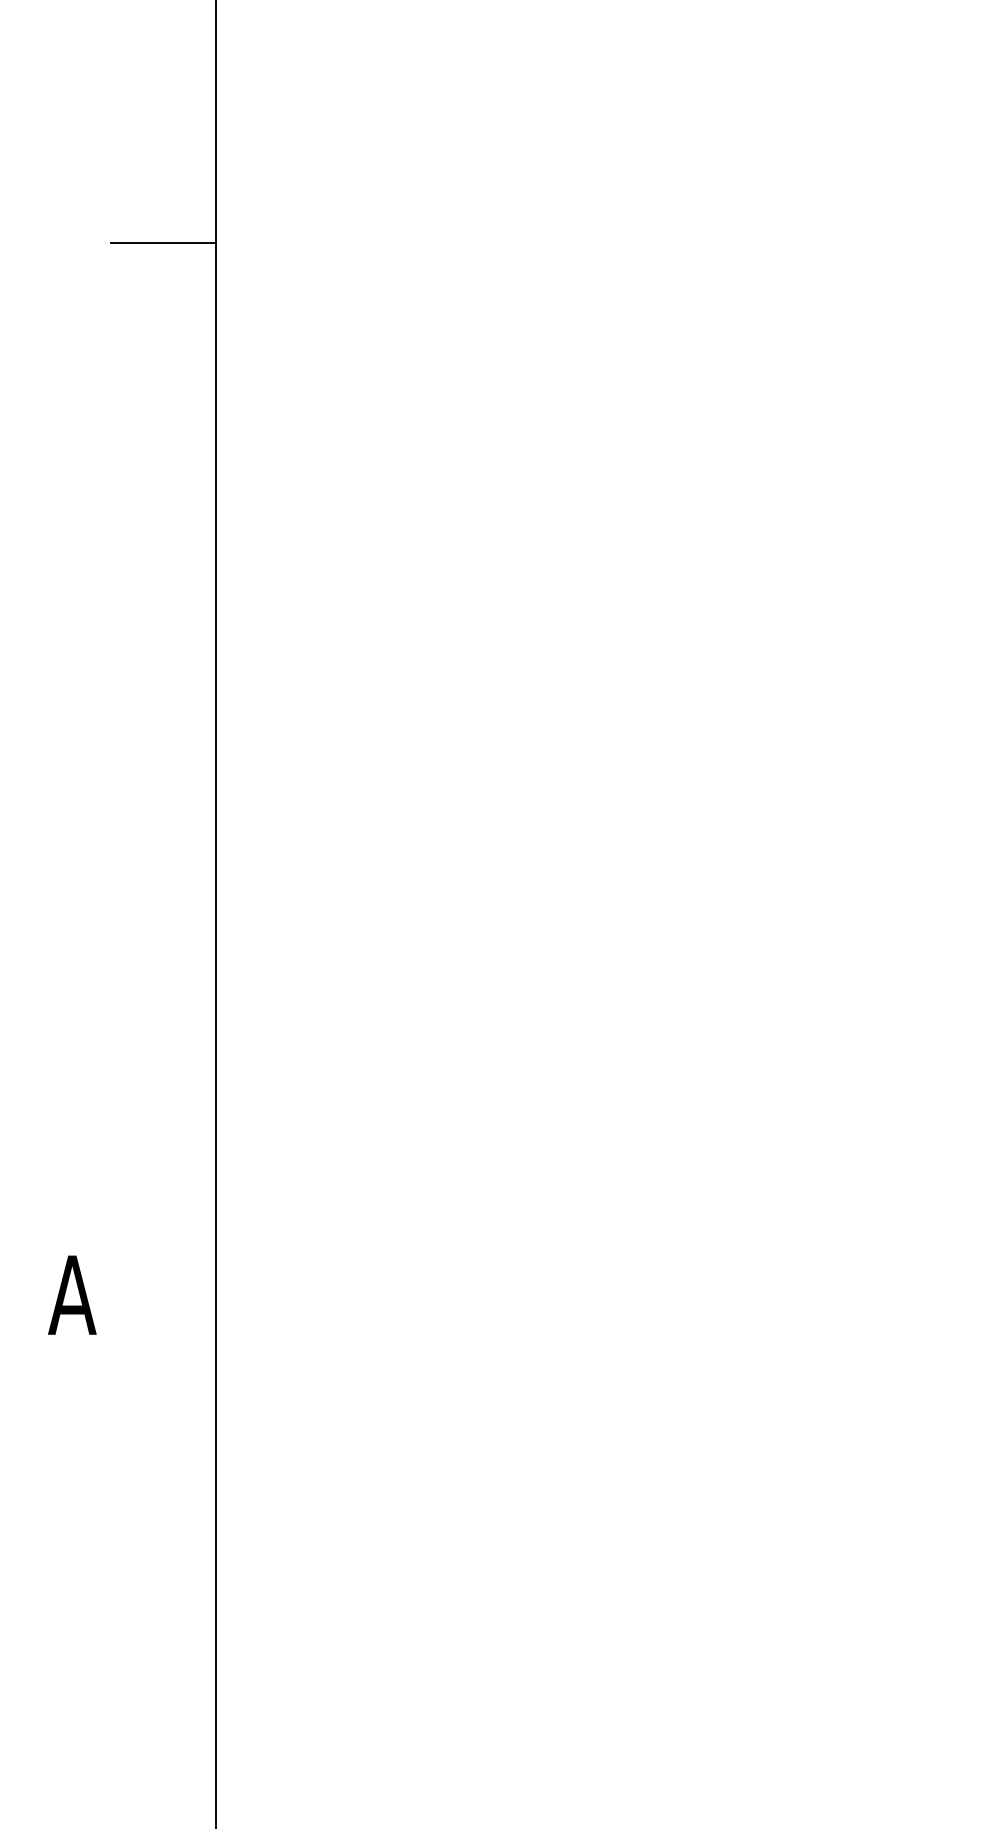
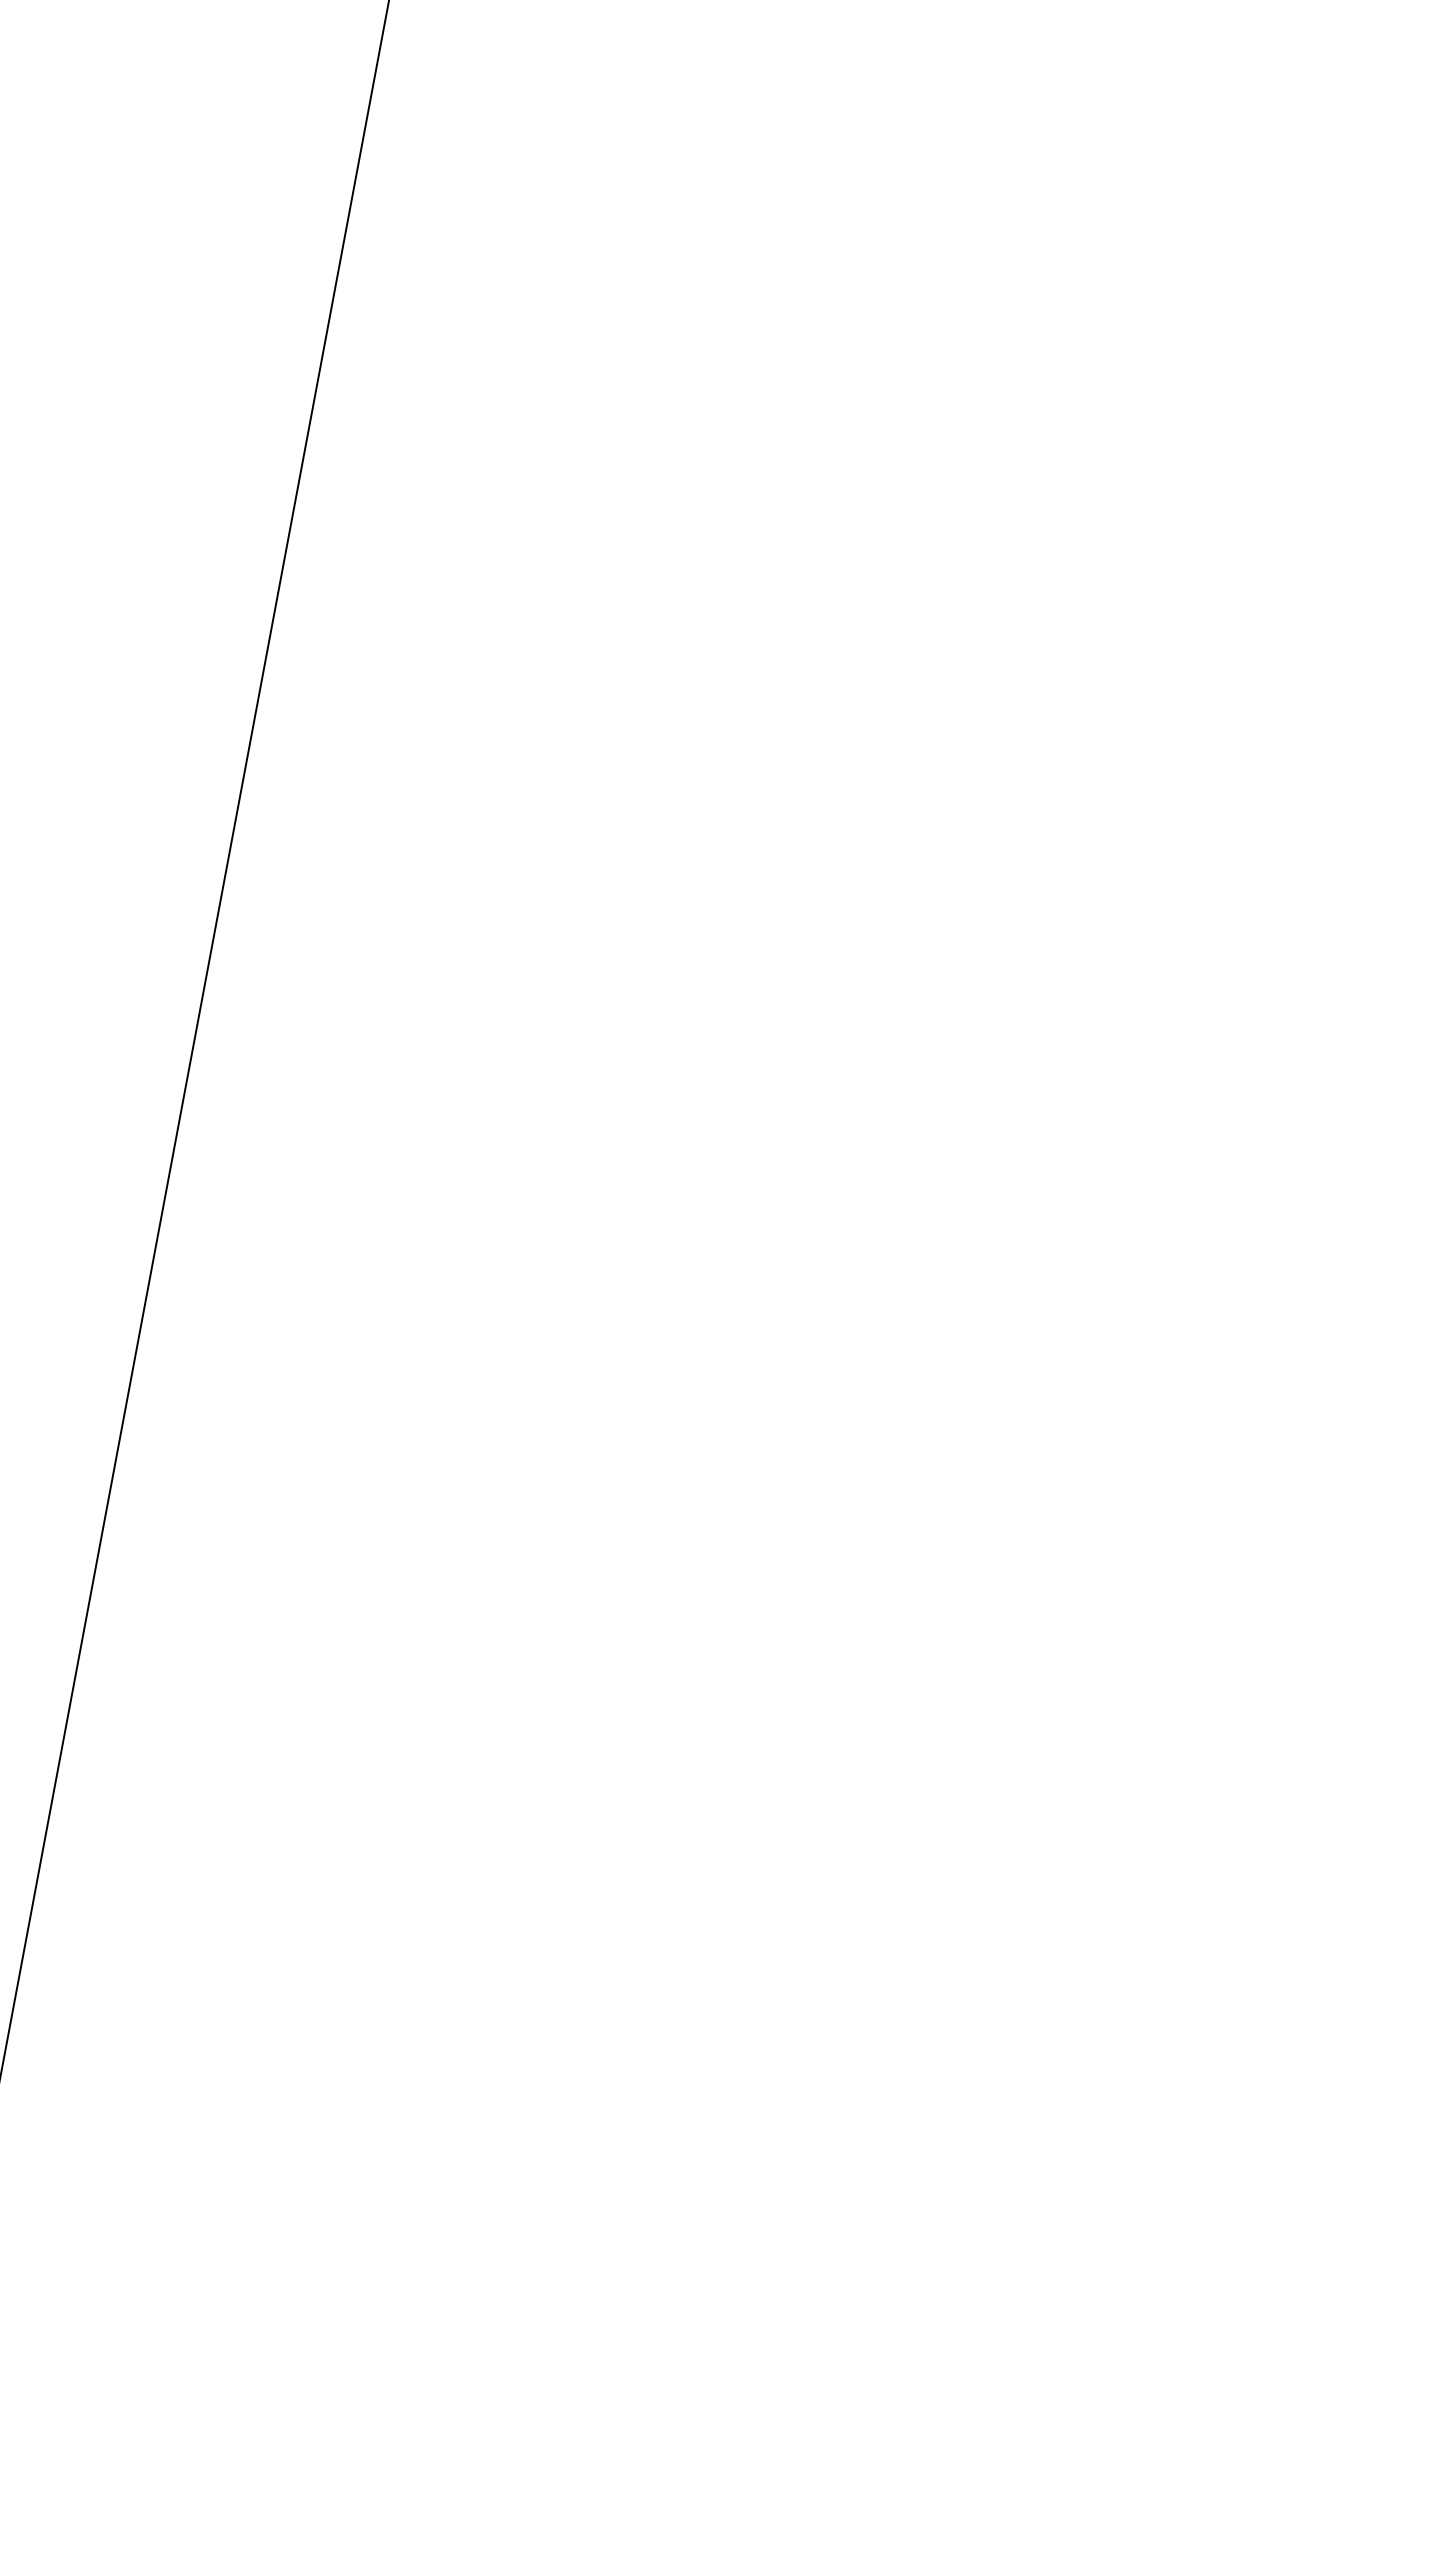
line: (163, 243) -> (282, 92), removed

